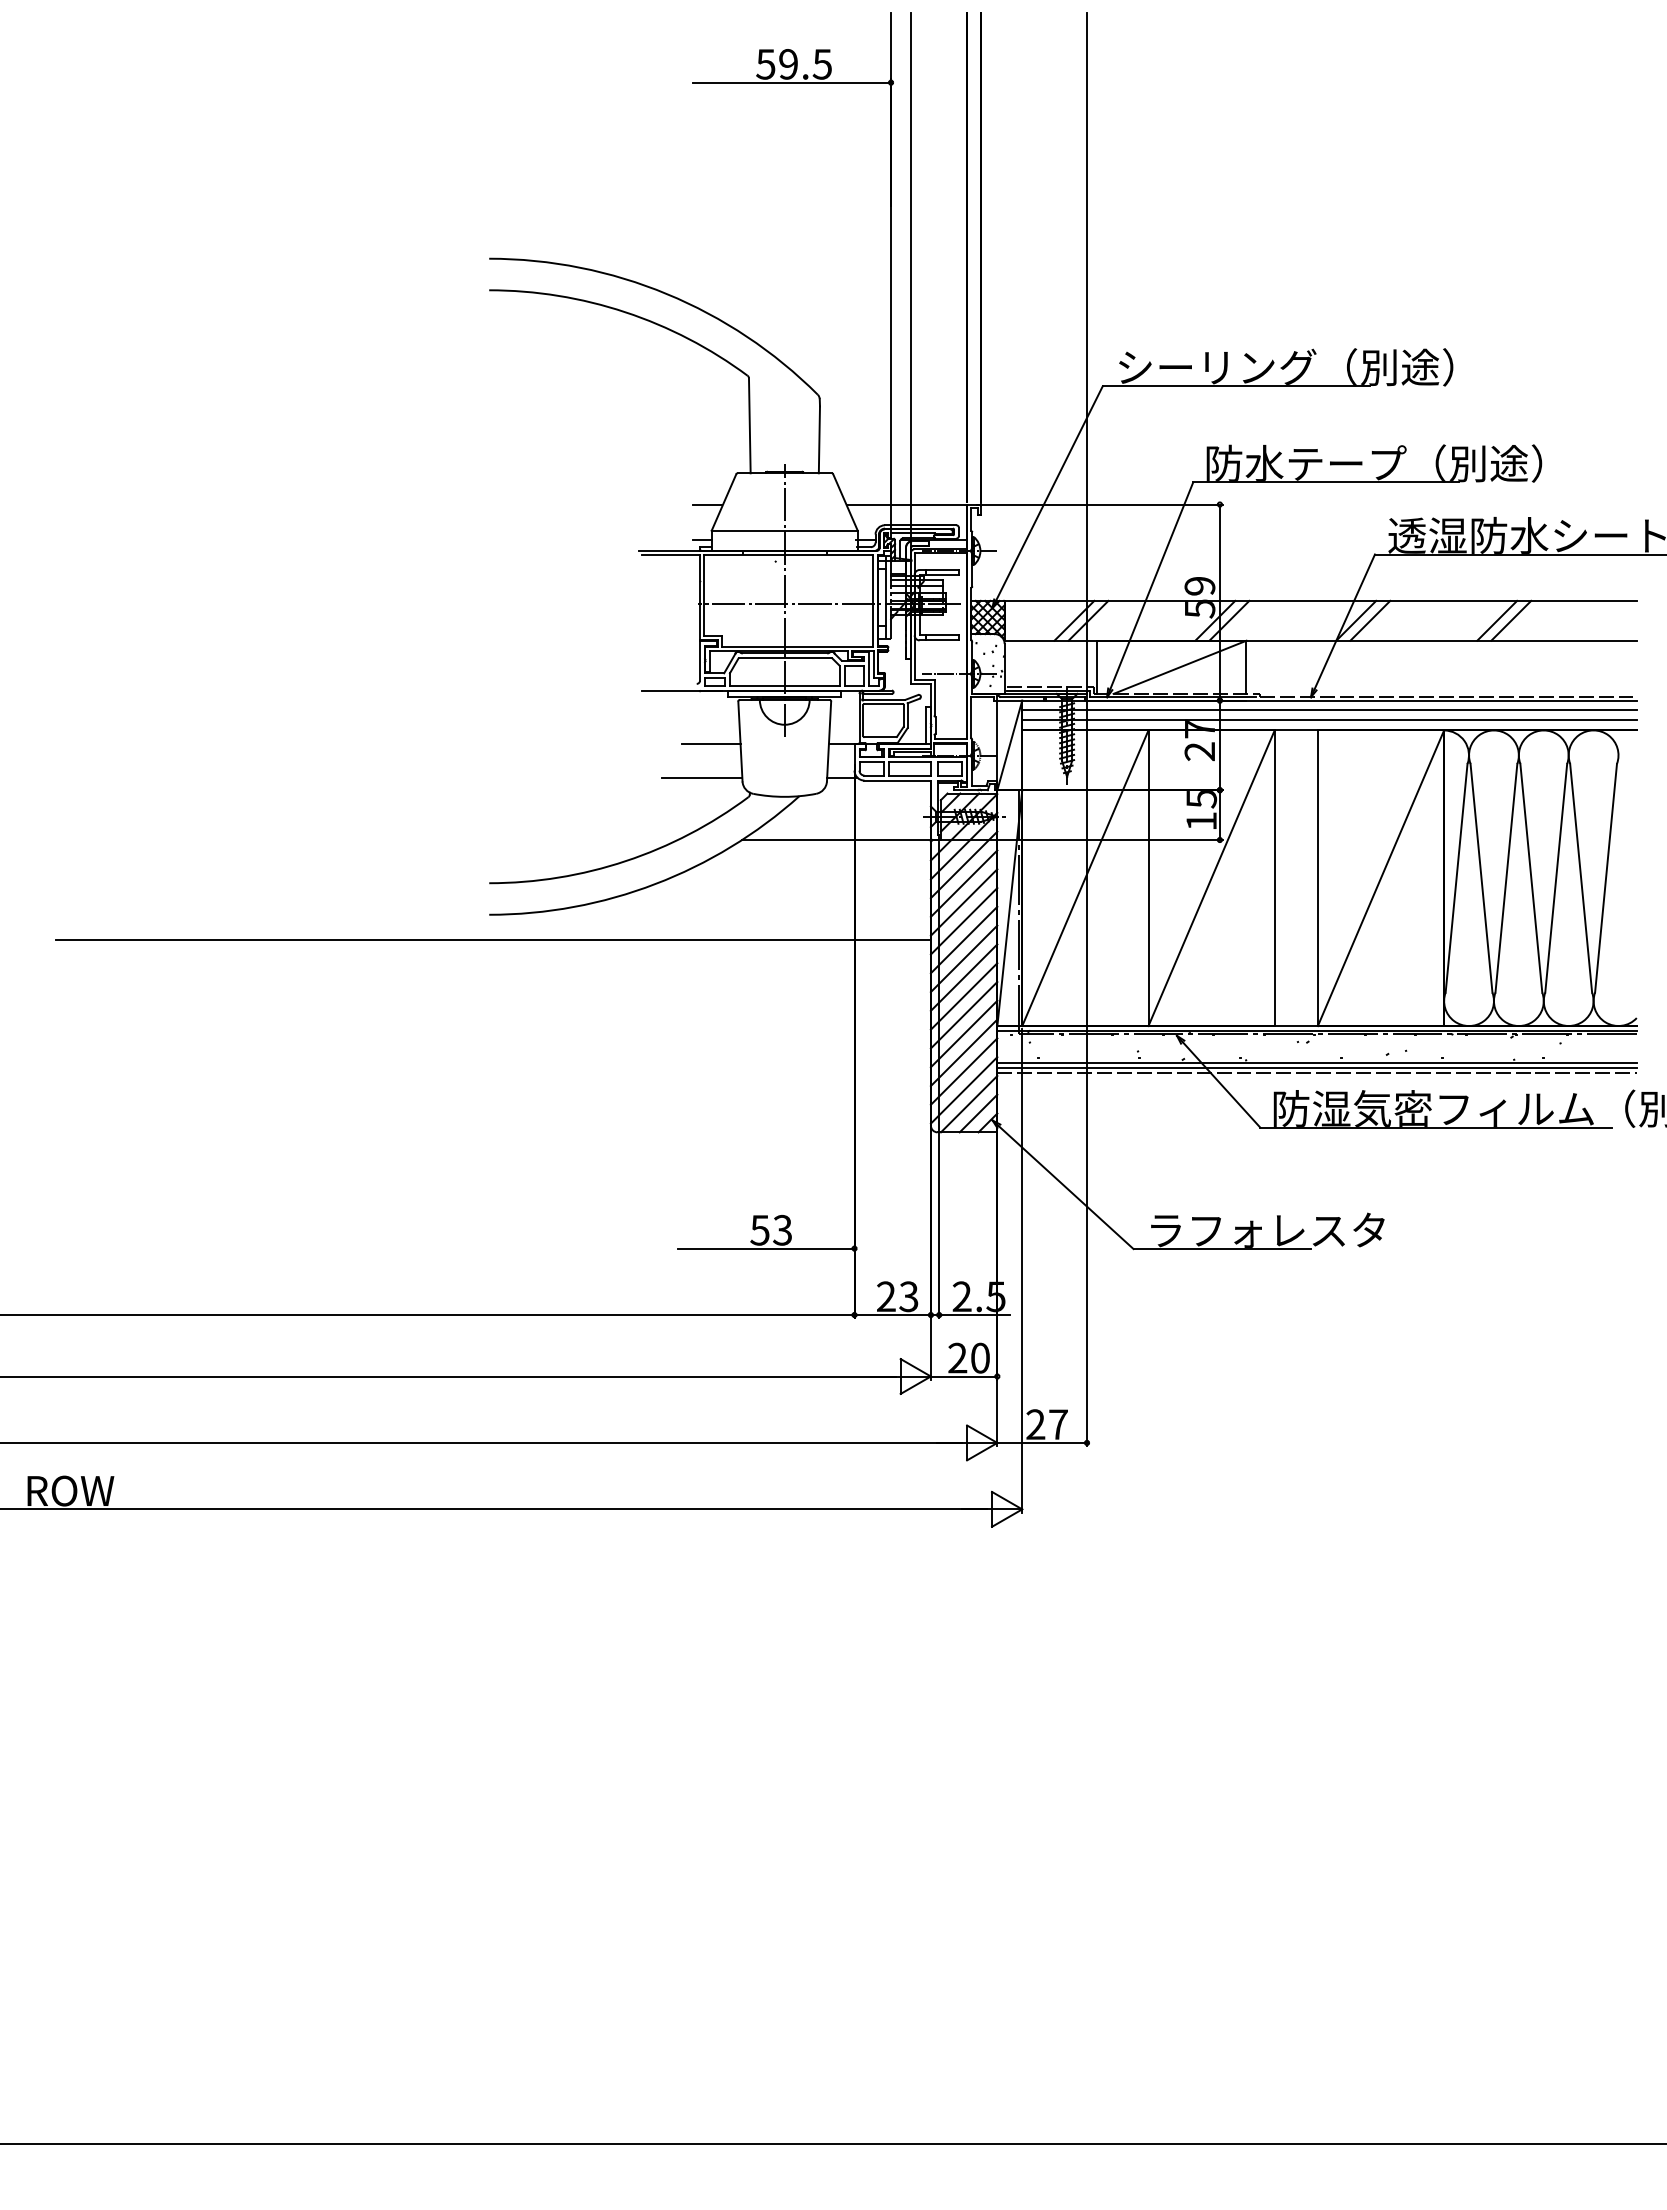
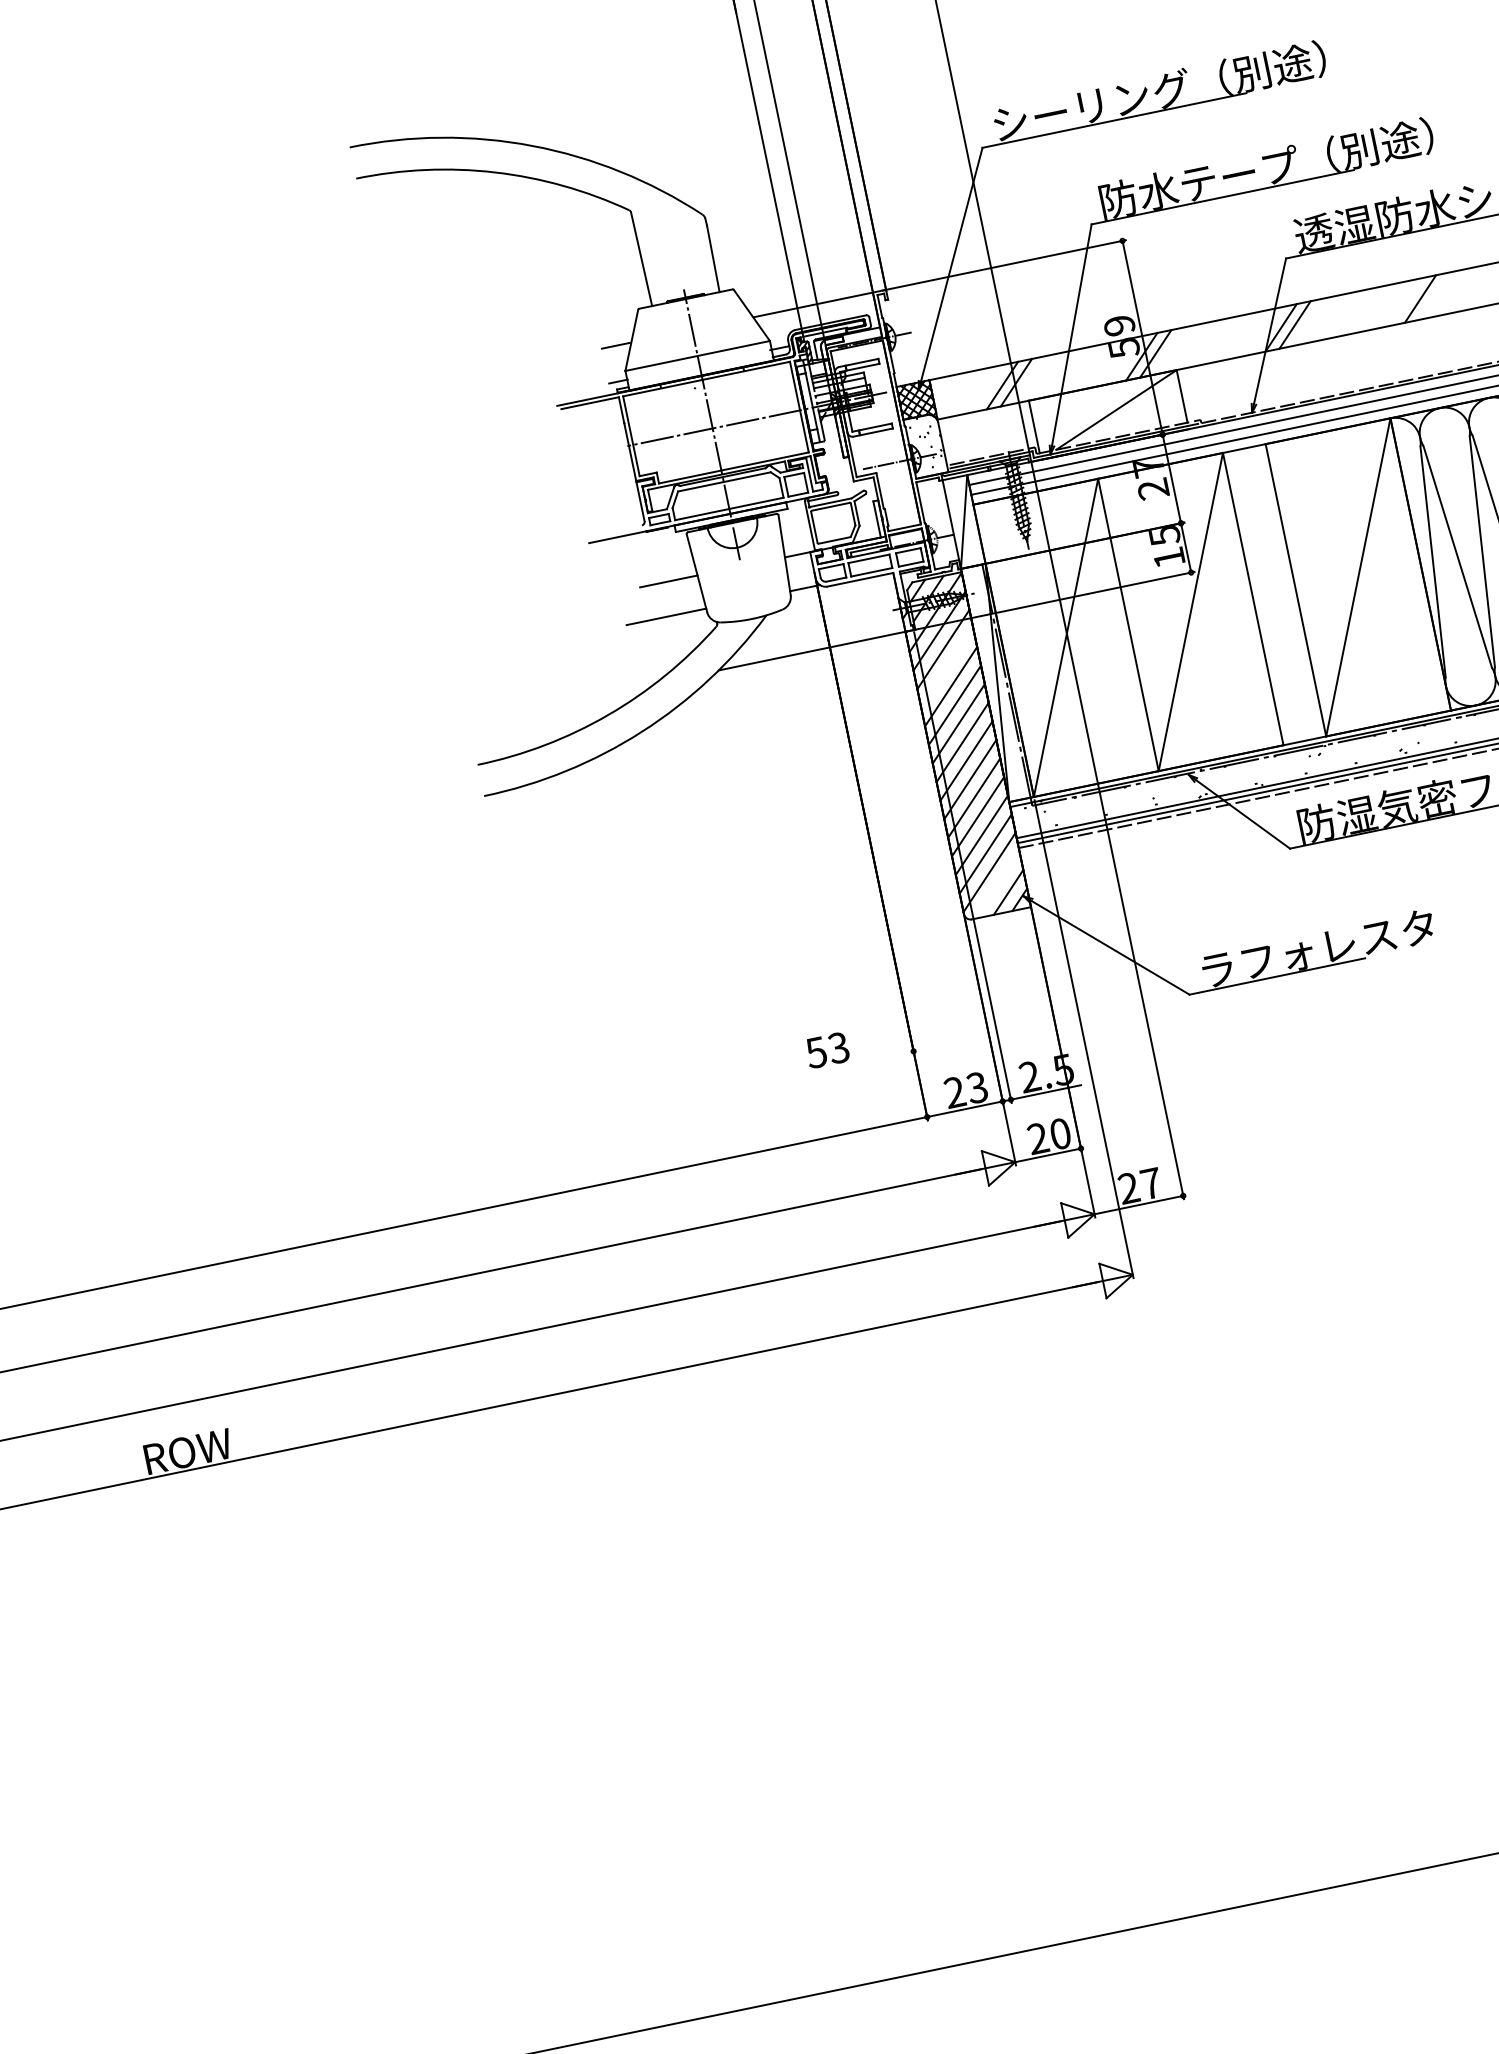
line: (1511, 620) -> (1434, 295), removed
line: (963, 883) -> (946, 668), removed
line: (492, 939) -> (492, 819), removed
line: (968, 1103) -> (996, 884), removed
line: (766, 1248) -> (826, 1069), removed

